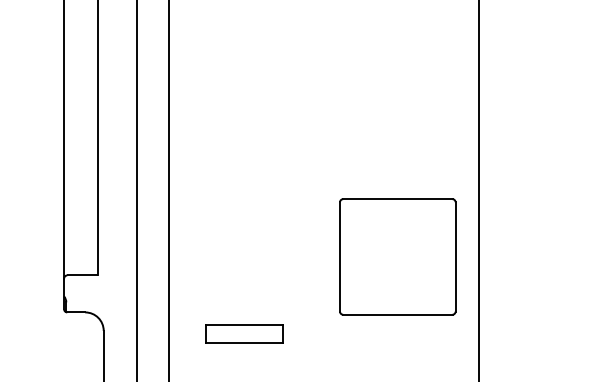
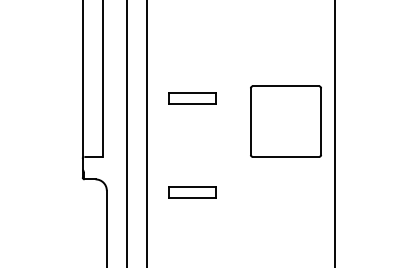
part: (244, 179) -> (192, 98), added
part: (396, 256) -> (285, 121), moved

